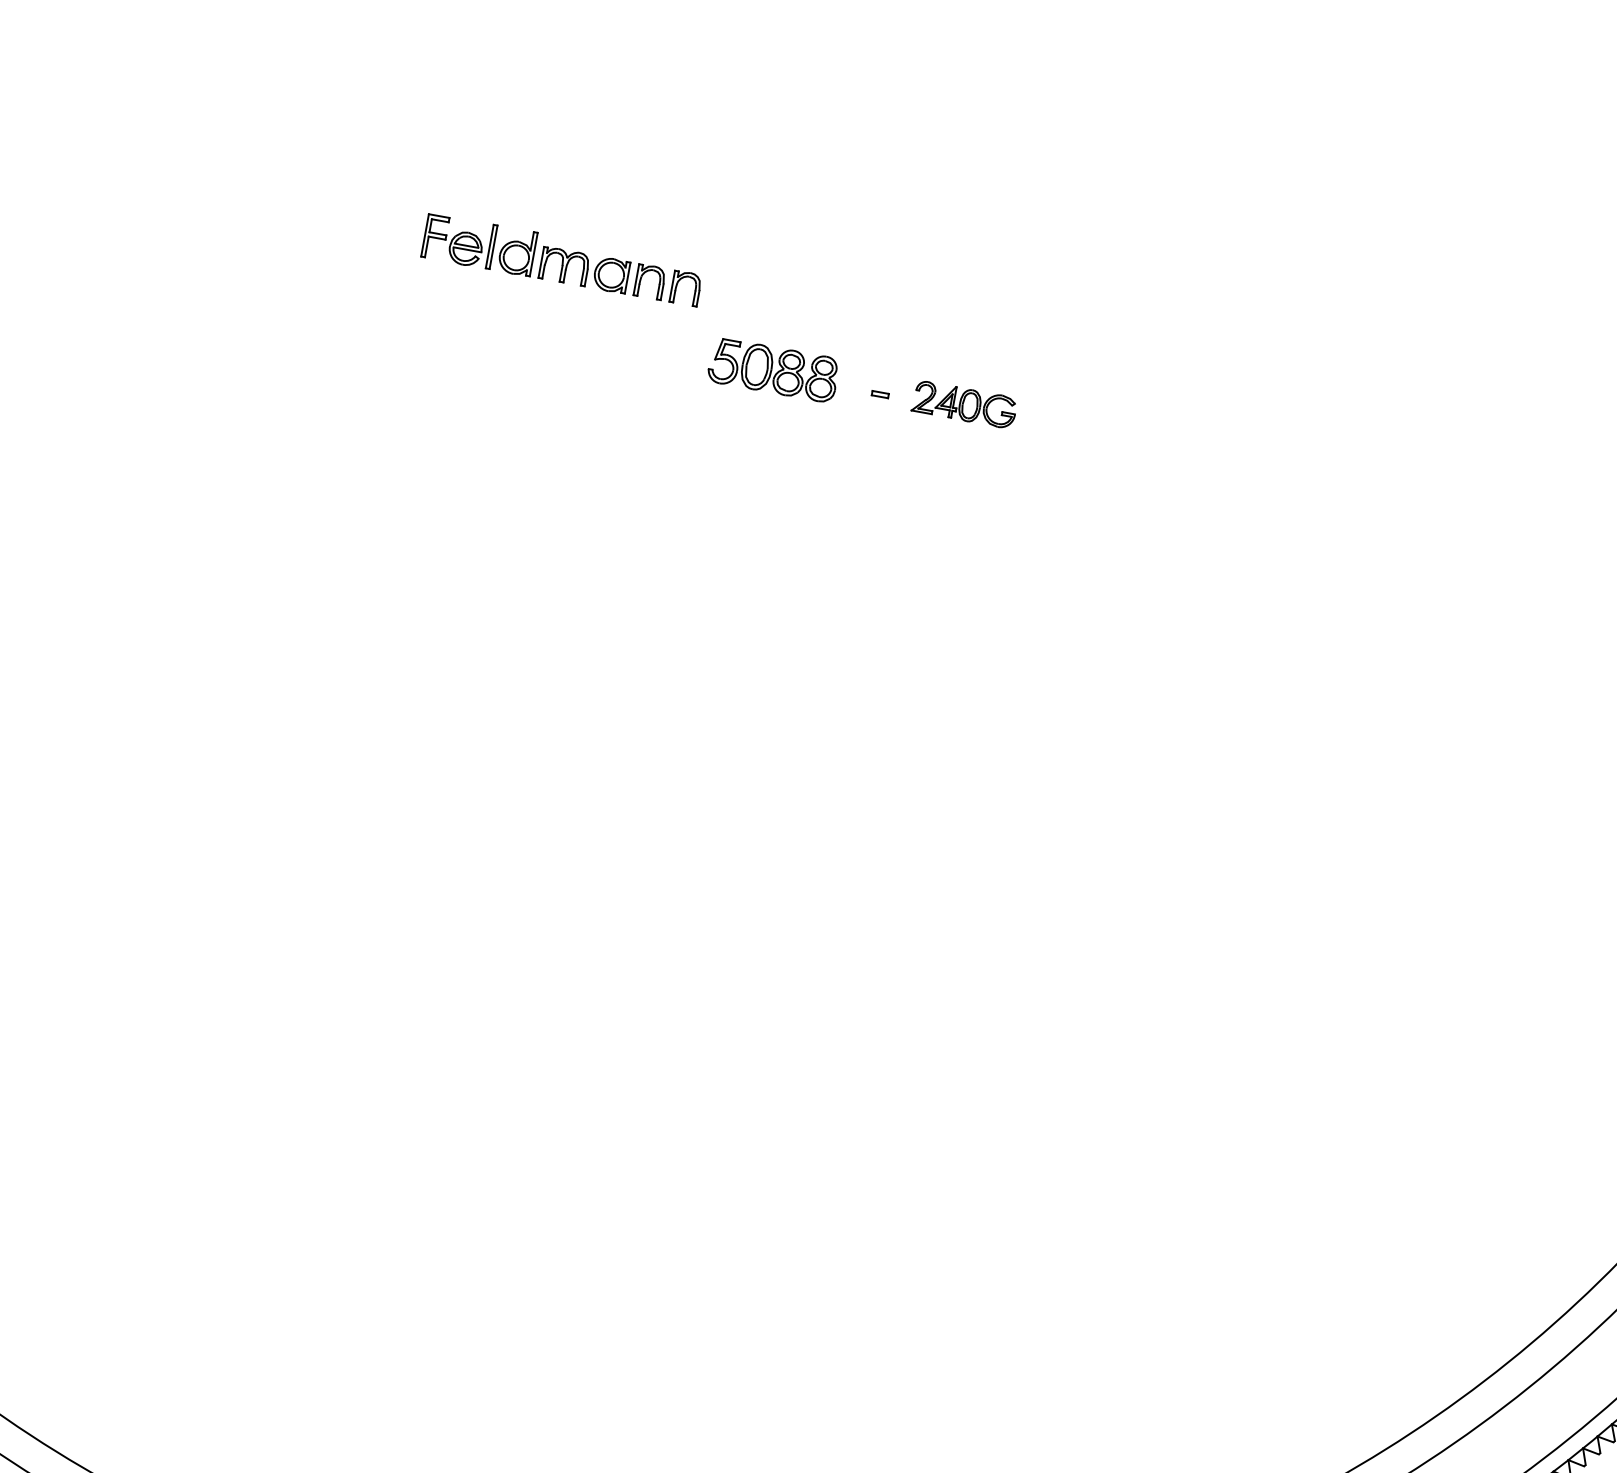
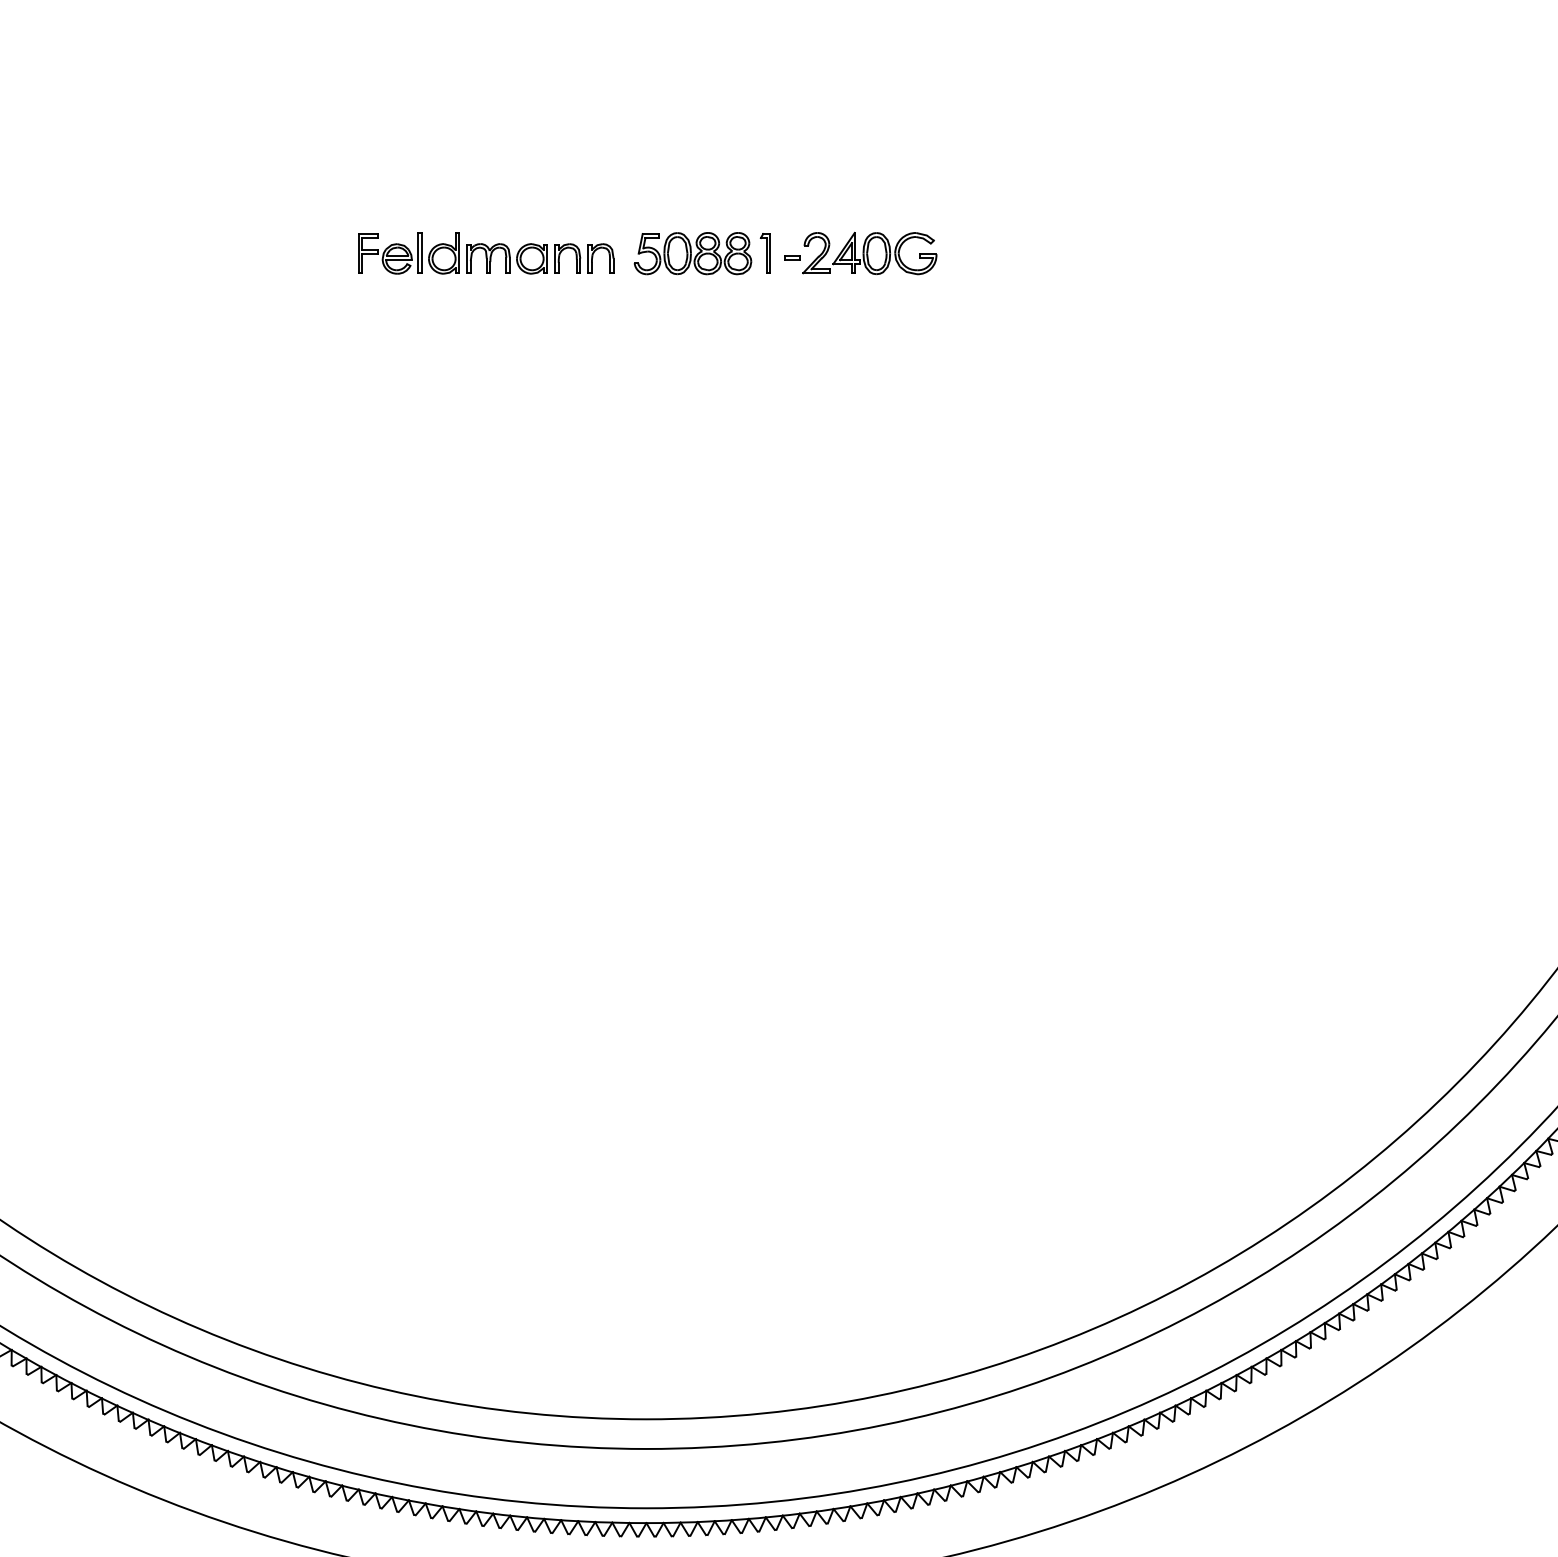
part: (563, 260) -> (486, 253), moved
part: (850, 384) -> (764, 253), added
part: (964, 404) -> (869, 253), size x1.43

